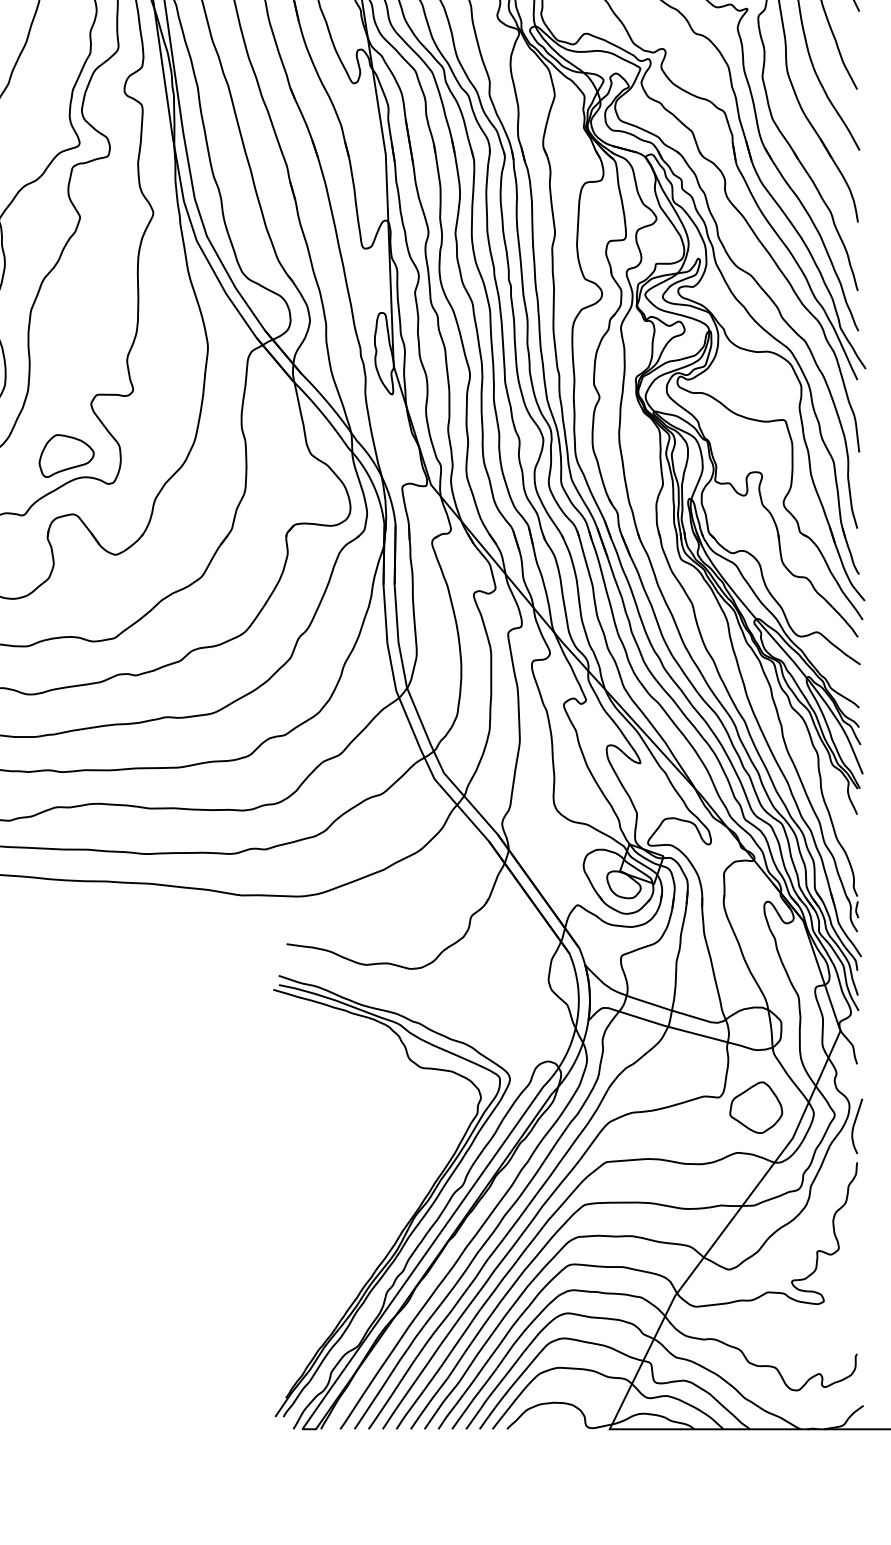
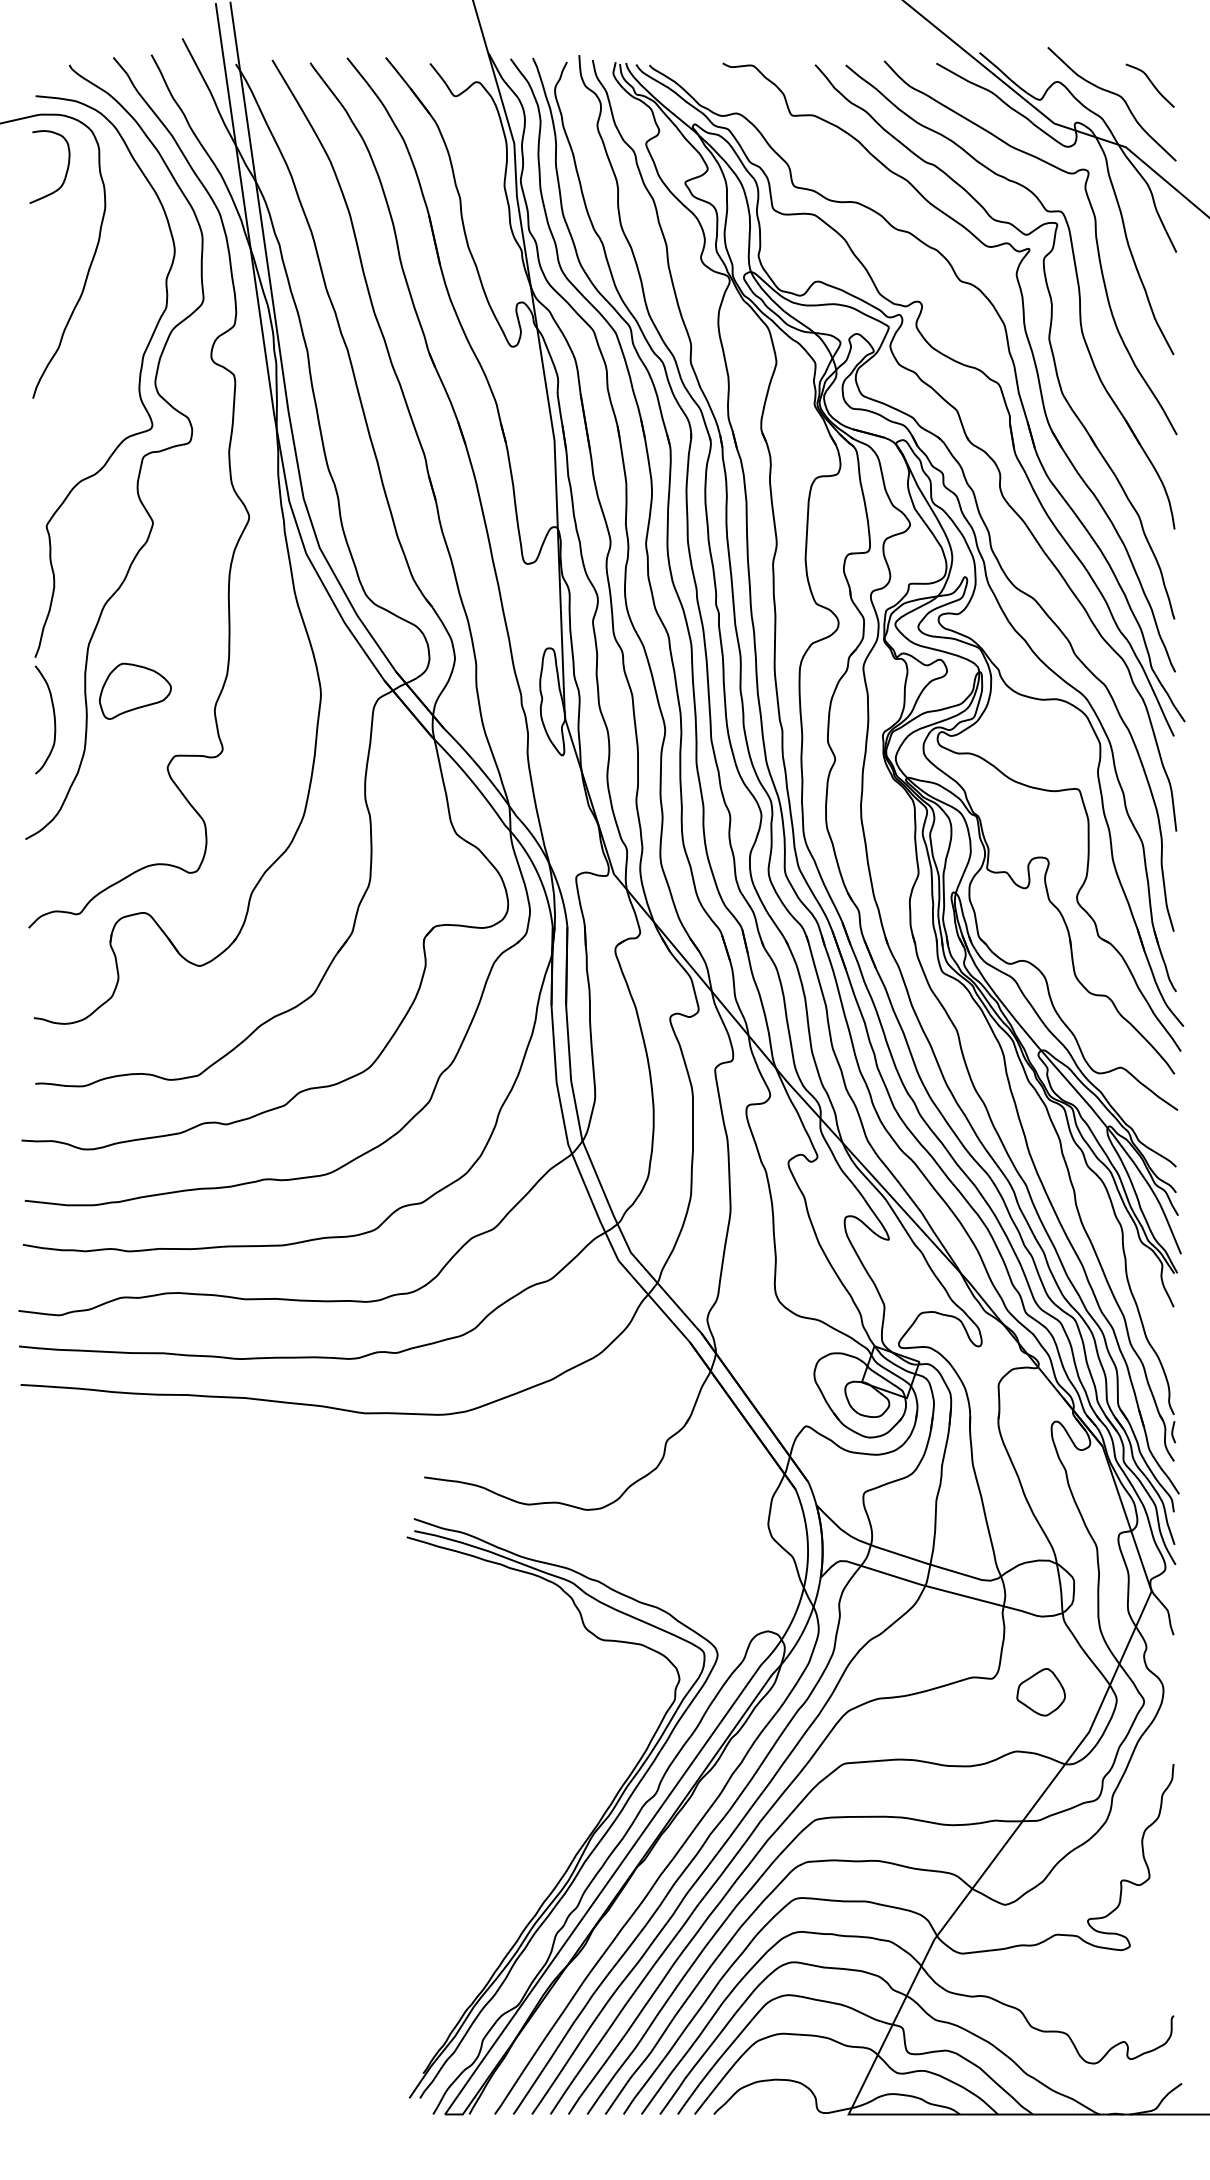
part: (66, 455) -> (135, 690), moved
part: (756, 1107) -> (1041, 1692), size x0.7
curve: (854, 1125) -> (1170, 1715), removed

